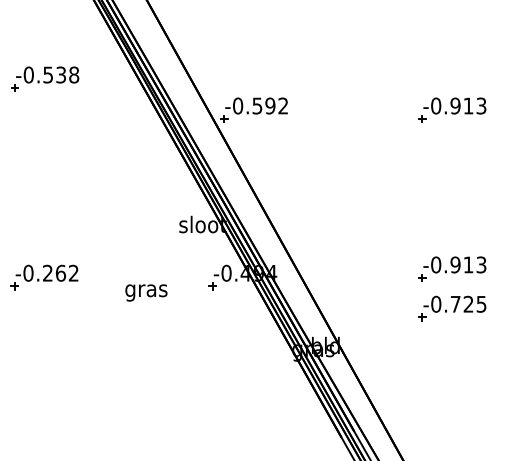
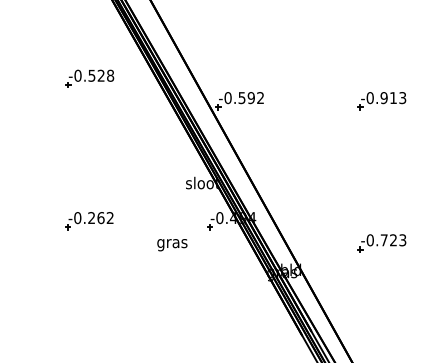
text: (60, 74) -> (100, 75), -0.538 -> -0.528
part: (451, 269) -> (381, 215), removed
text: (146, 293) -> (172, 245), moved
text: (481, 303) -> (402, 239), -0.725 -> -0.723

